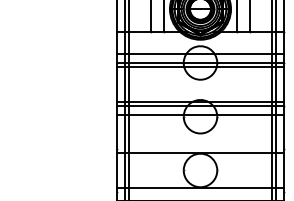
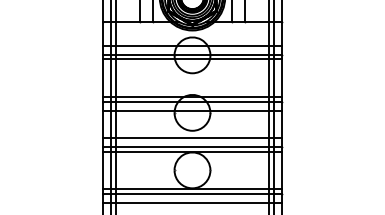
line: (200, 139) -> (192, 137), added
line: (200, 148) -> (192, 146), added
line: (200, 192) -> (192, 193), added

